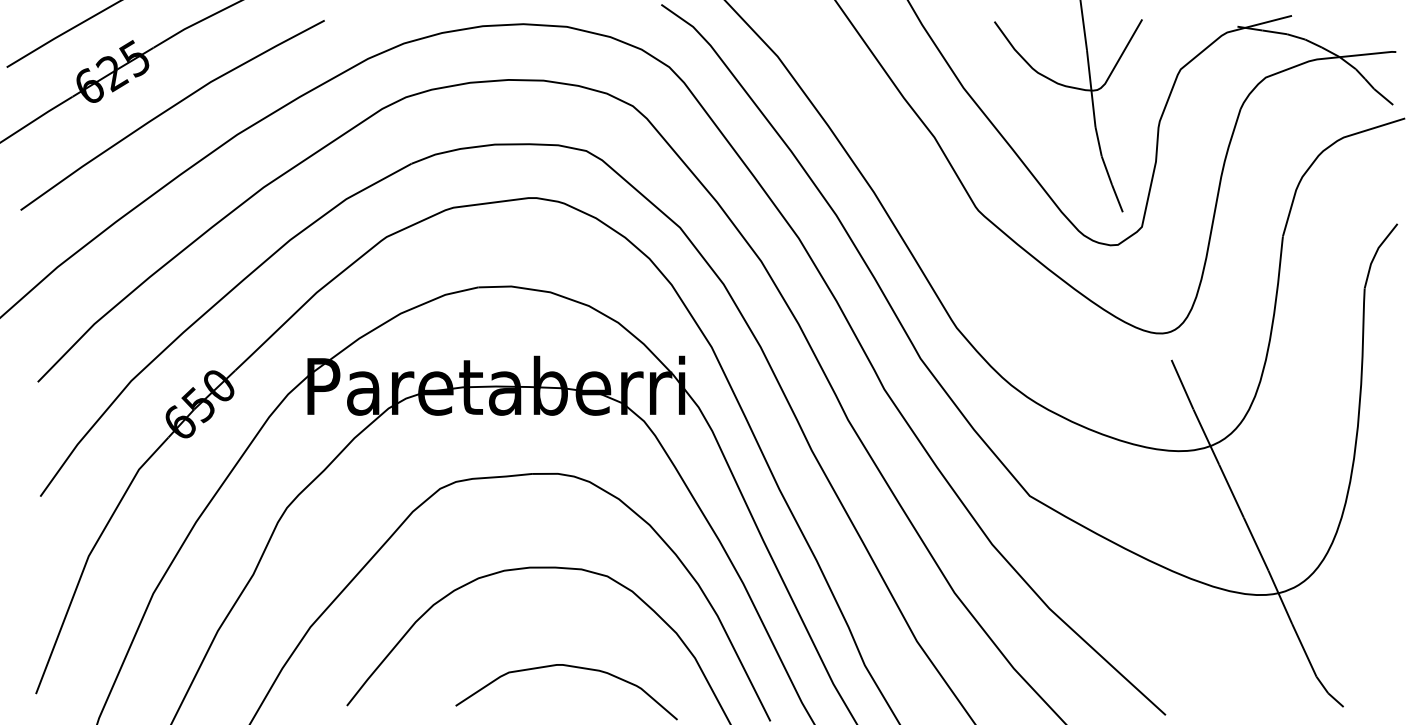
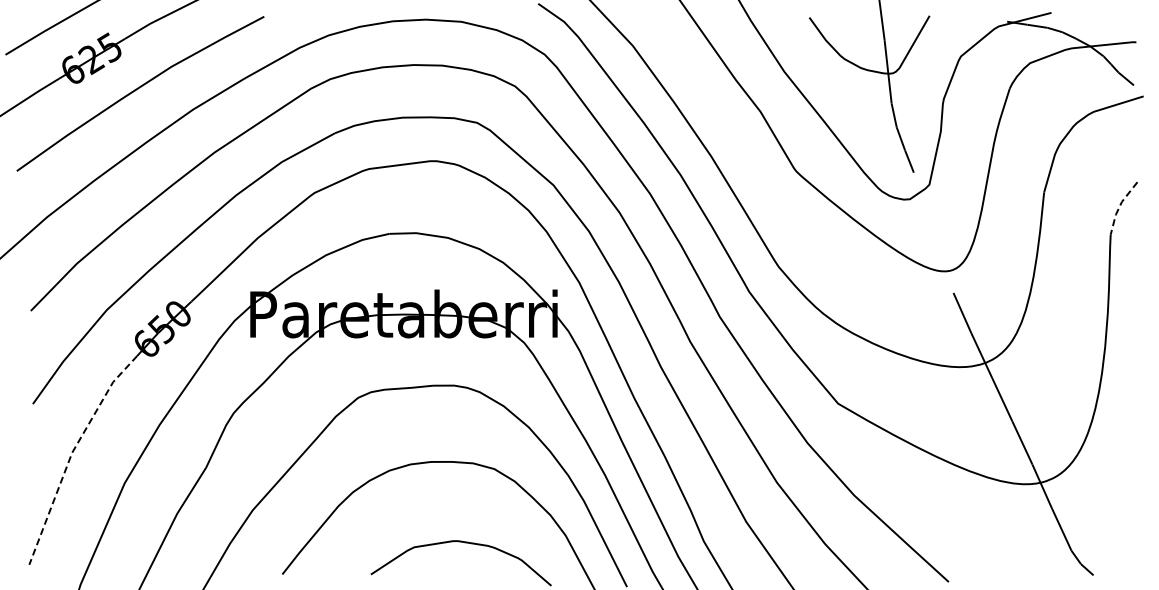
line: (1375, 253) -> (1119, 206), solid -> dashed
line: (87, 557) -> (71, 453), solid -> dashed

